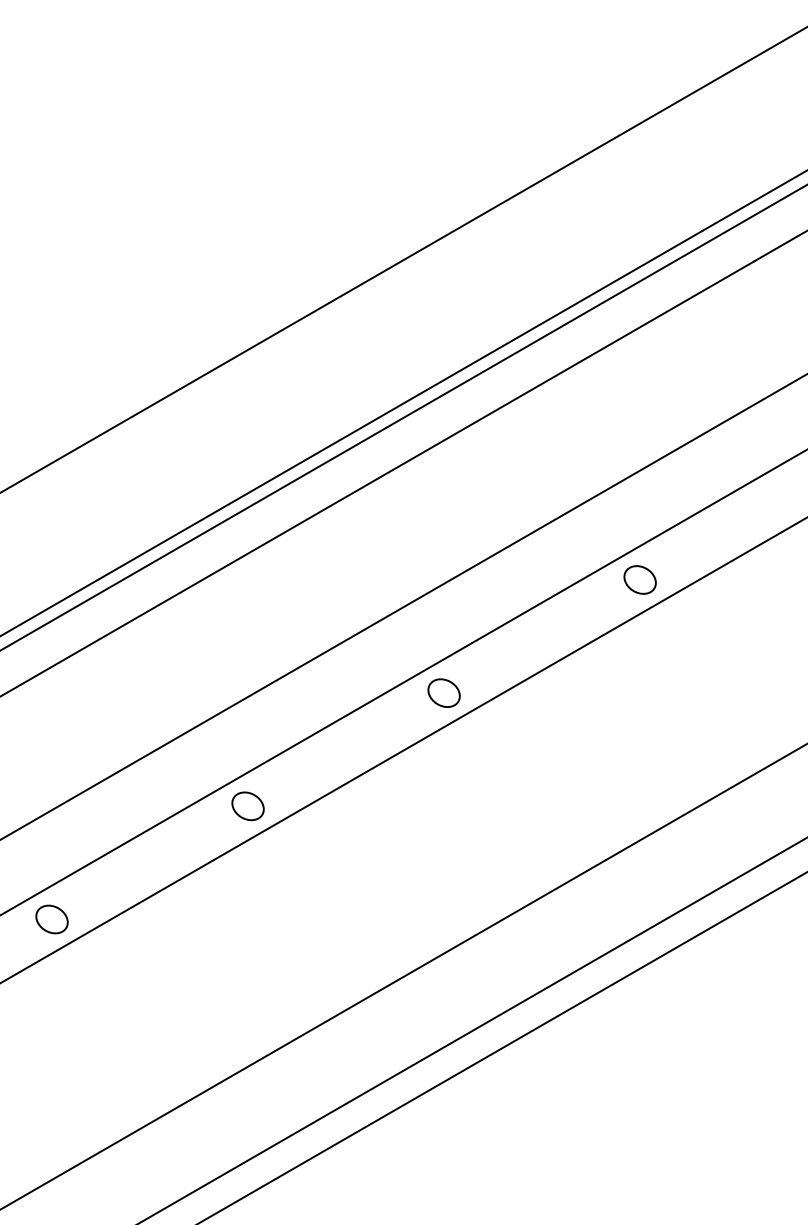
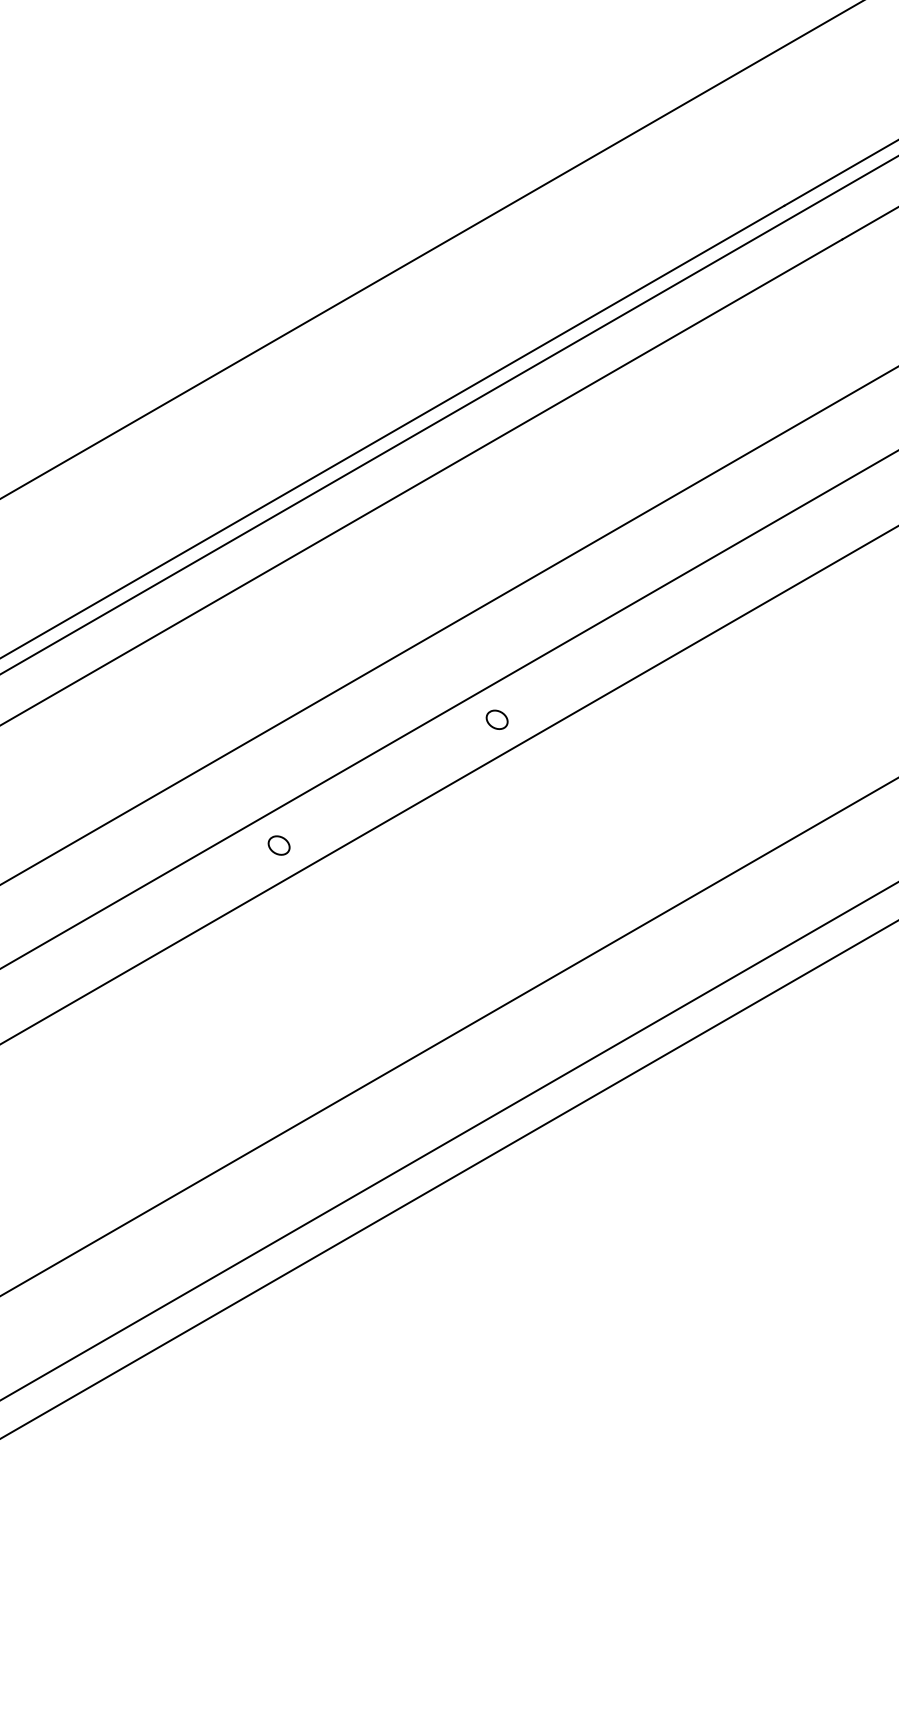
part: (639, 579) -> (714, 593), removed
part: (443, 692) -> (496, 719), size x0.6
part: (247, 806) -> (278, 845), size x0.6
part: (51, 919) -> (60, 971), removed

